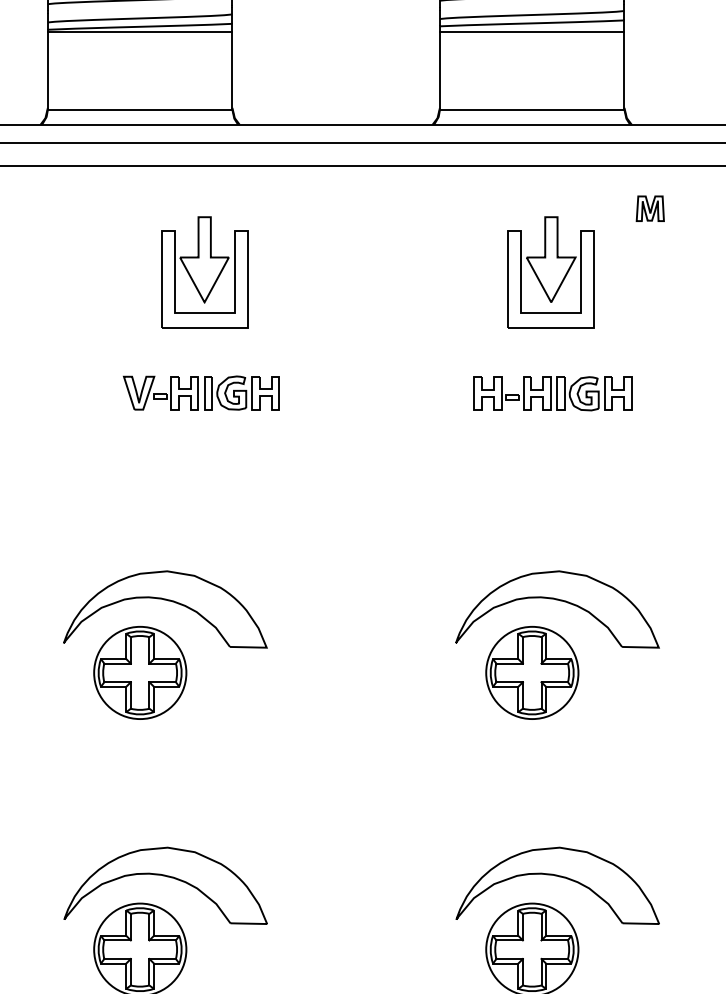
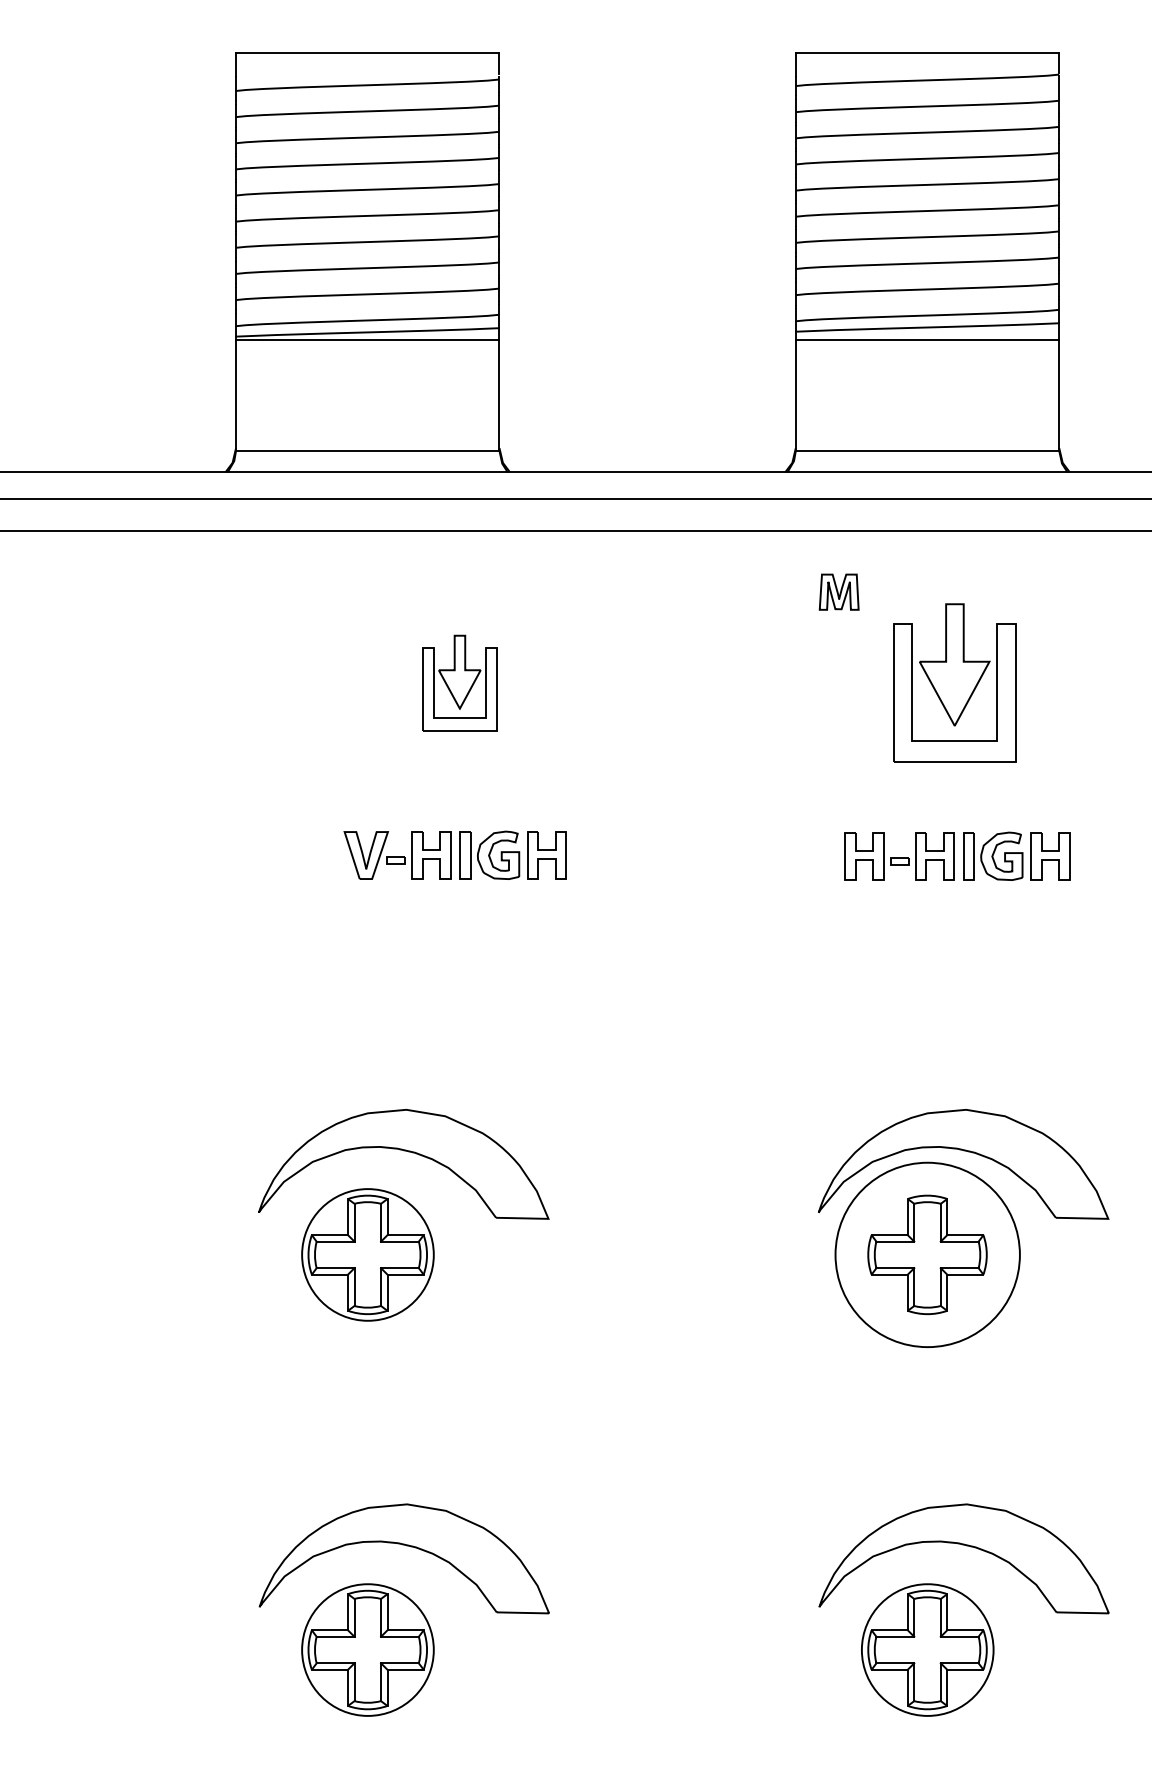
part: (649, 208) -> (838, 591), moved
part: (204, 272) -> (459, 682), size x0.6
circle: (532, 672) -> (927, 1254), size x1.4

